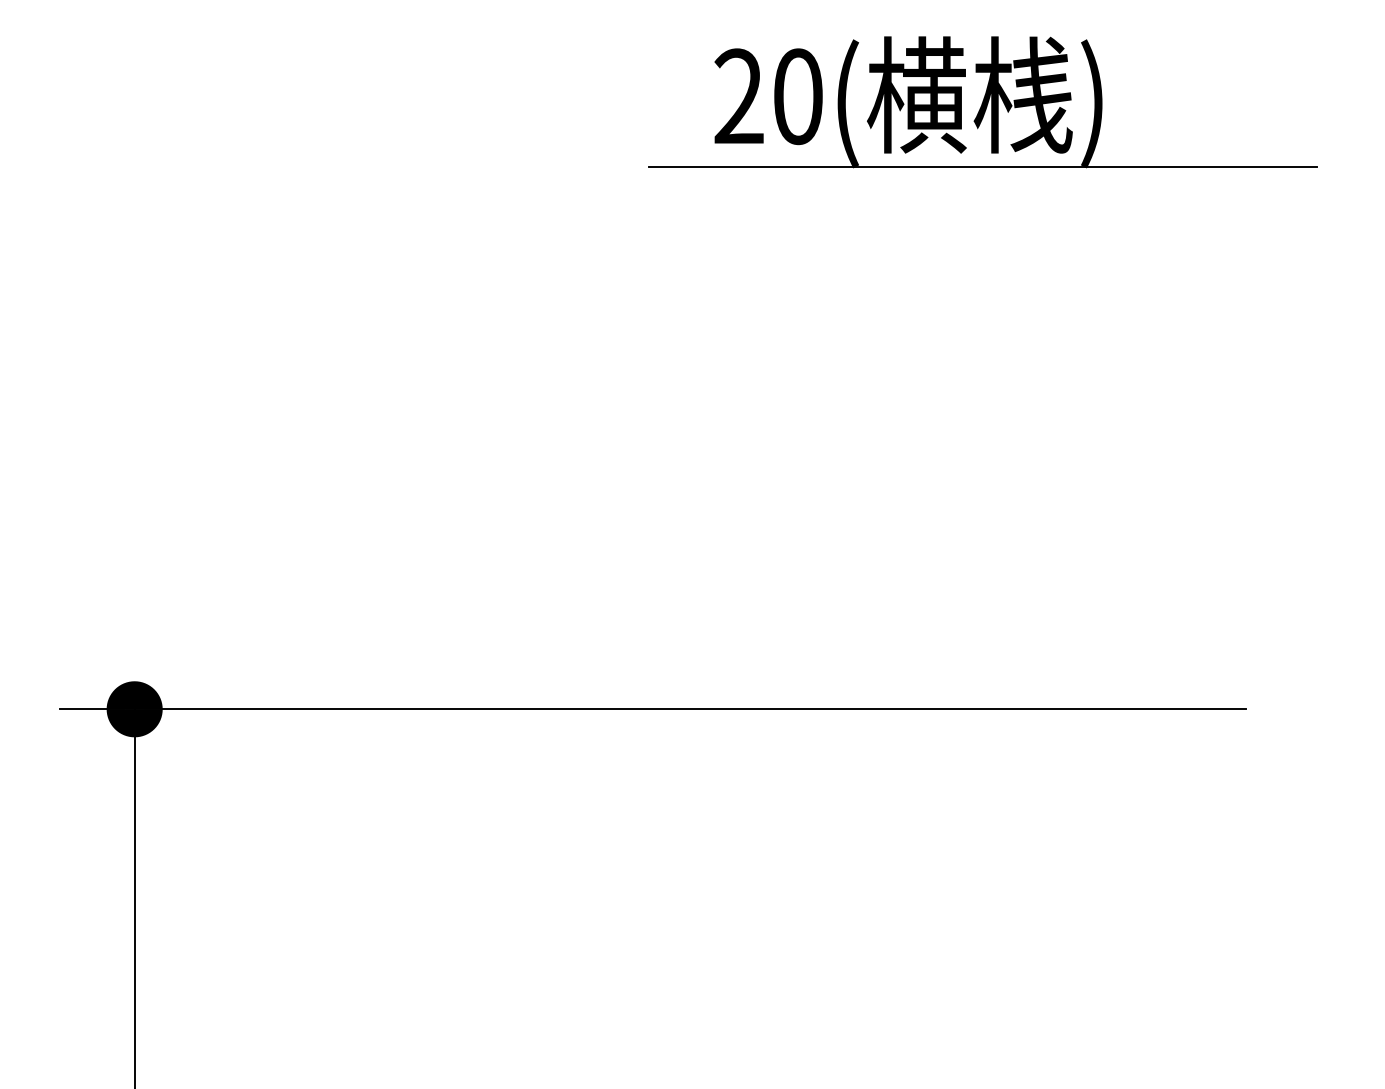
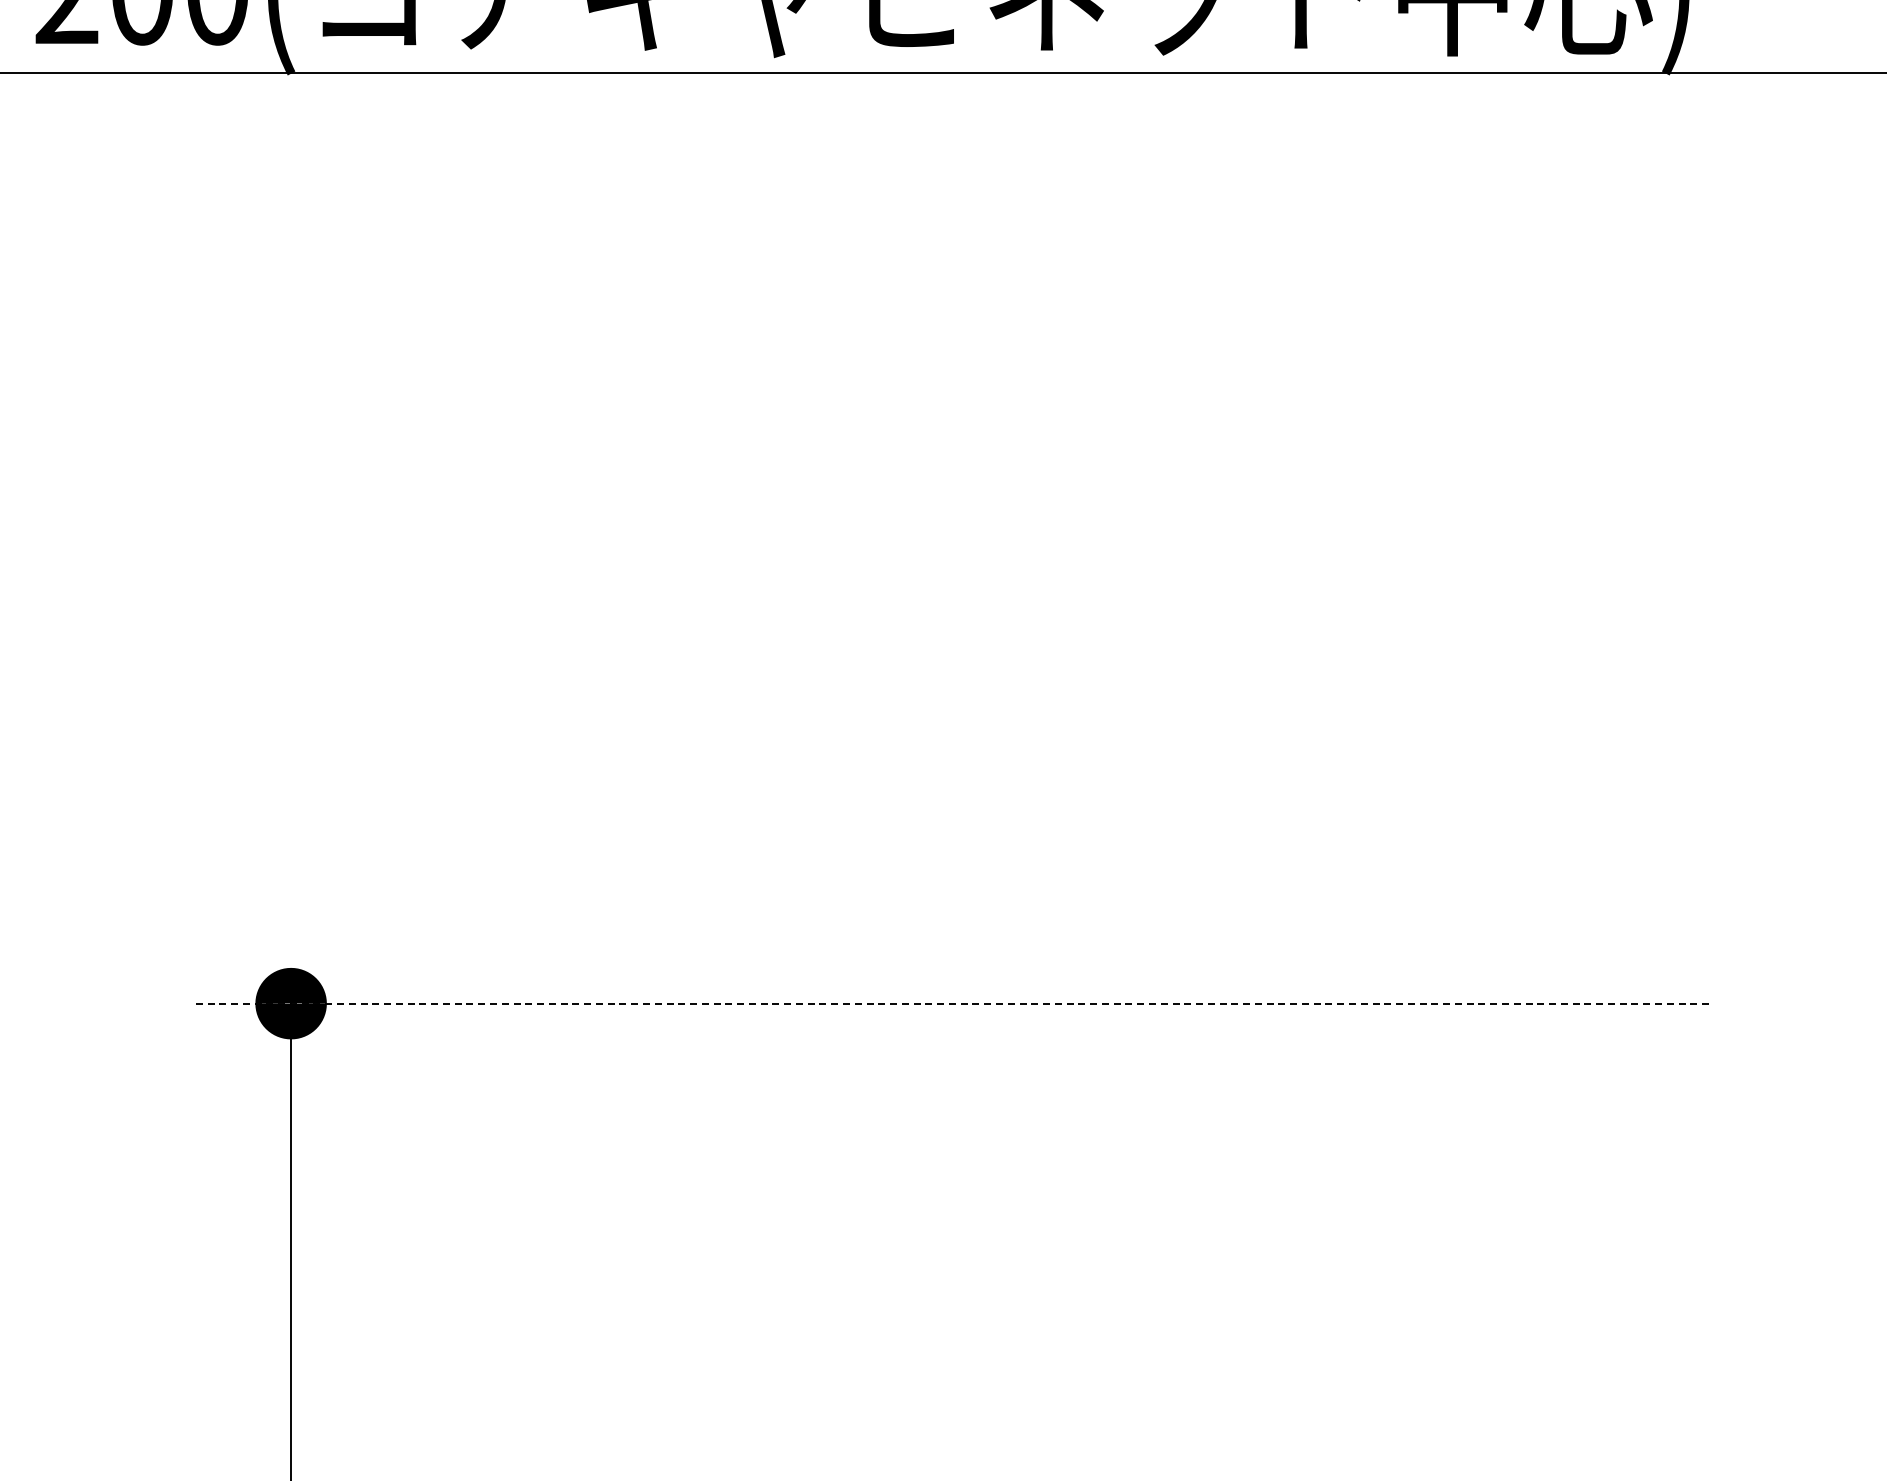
part: (983, 102) -> (1373, 229), removed
line: (653, 709) -> (952, 1003), solid -> dashed

